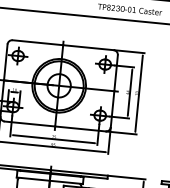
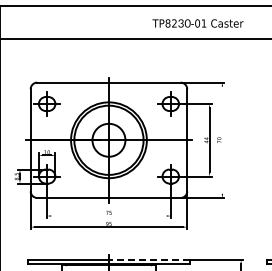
line: (139, 93) -> (222, 139), removed
line: (53, 139) -> (108, 216), removed
line: (78, 172) -> (148, 259), solid -> dashed

